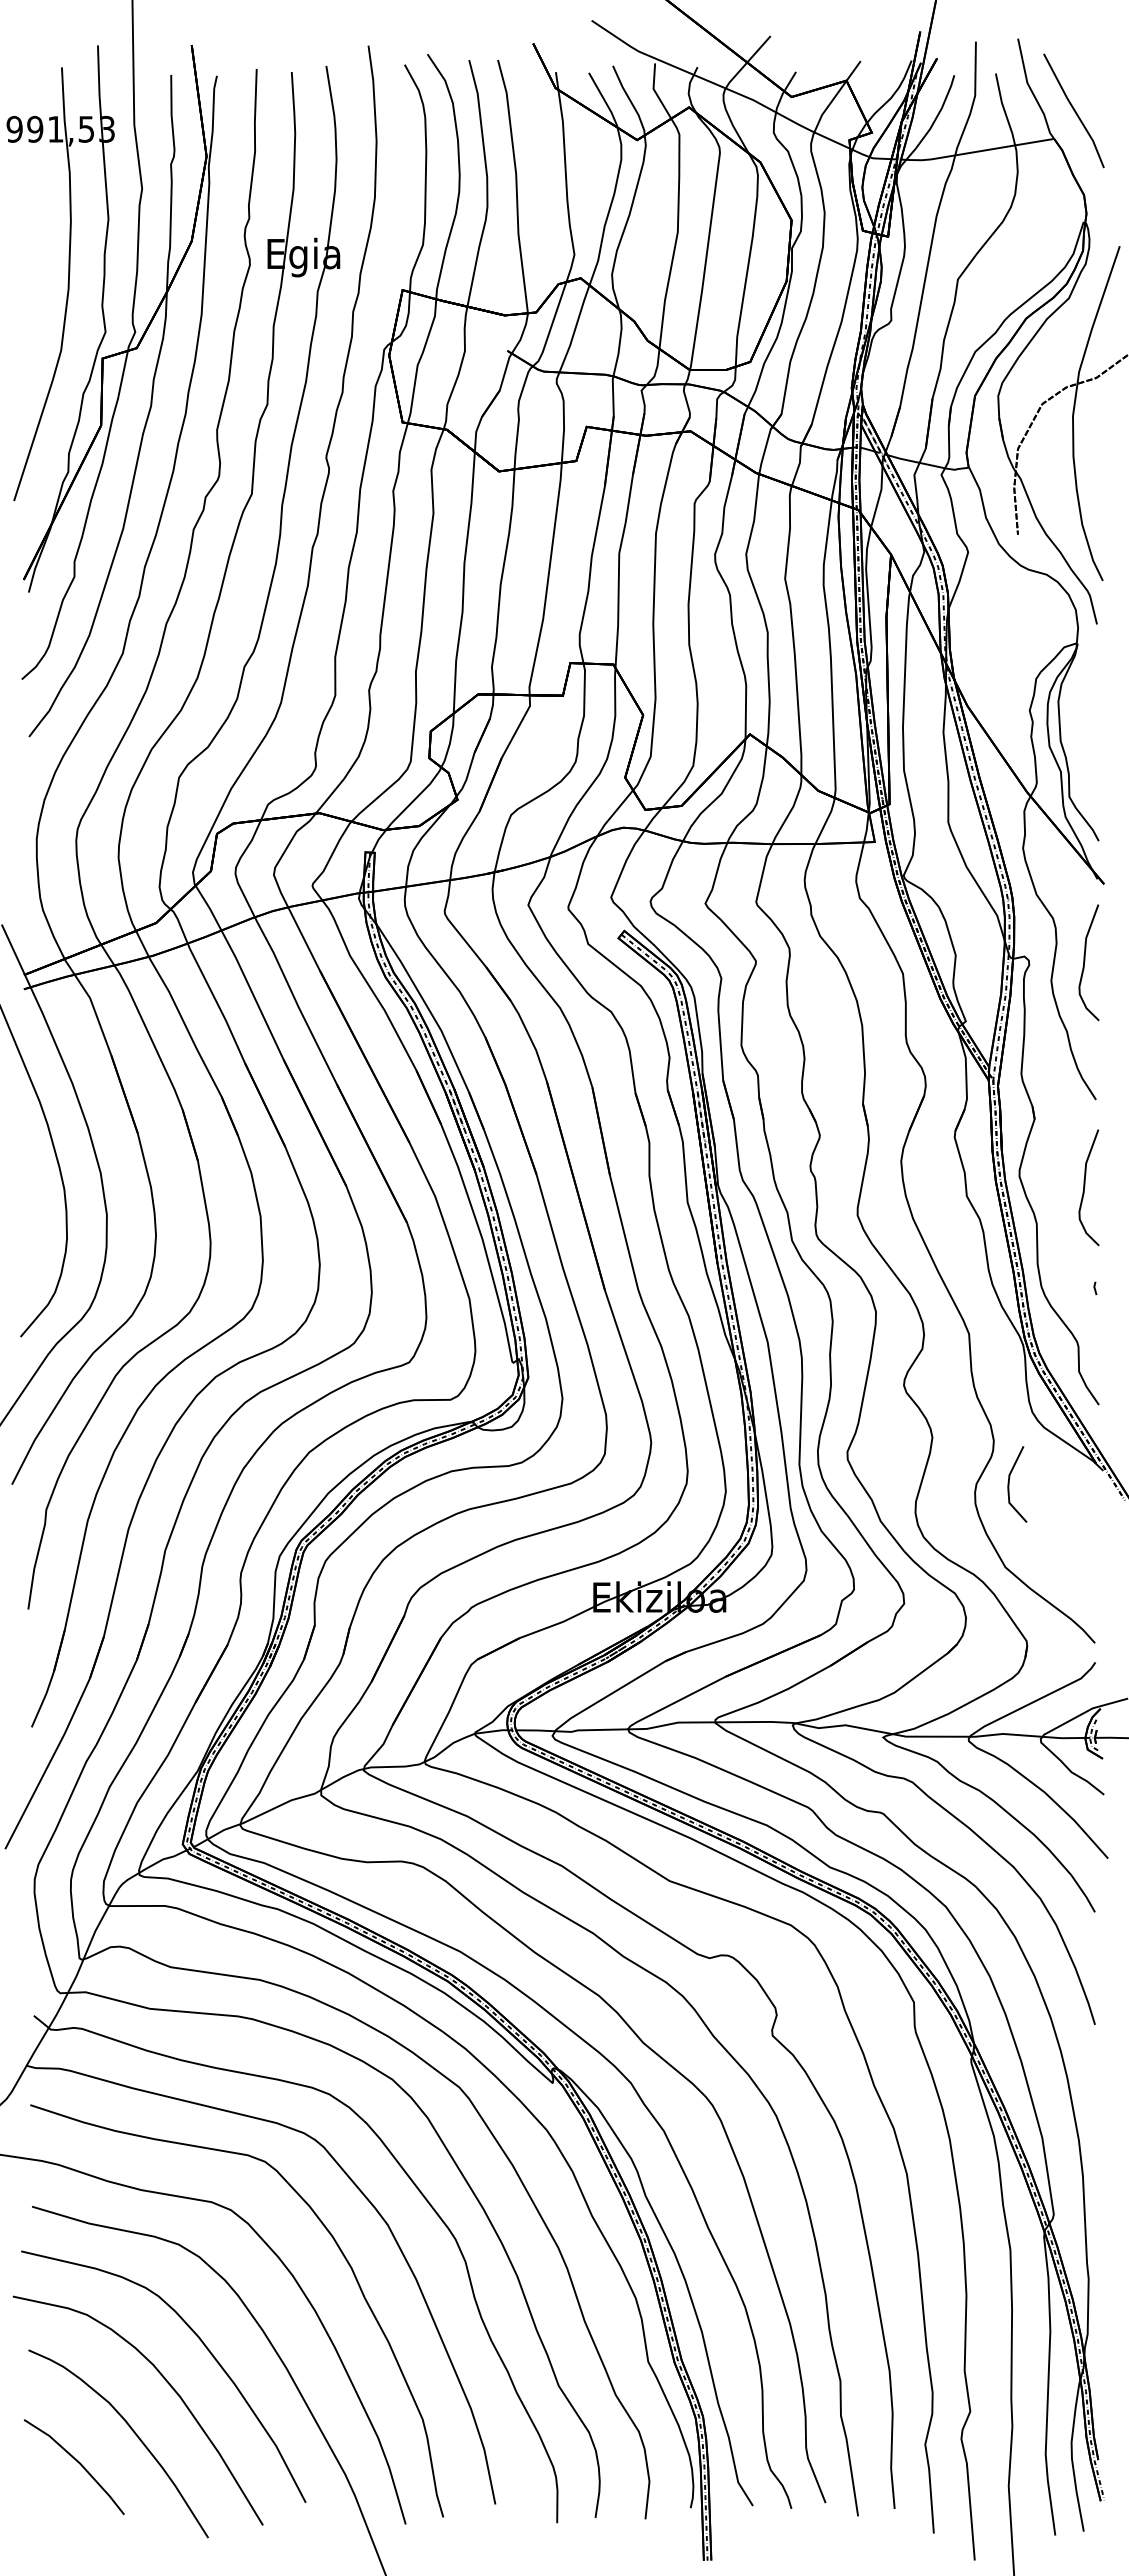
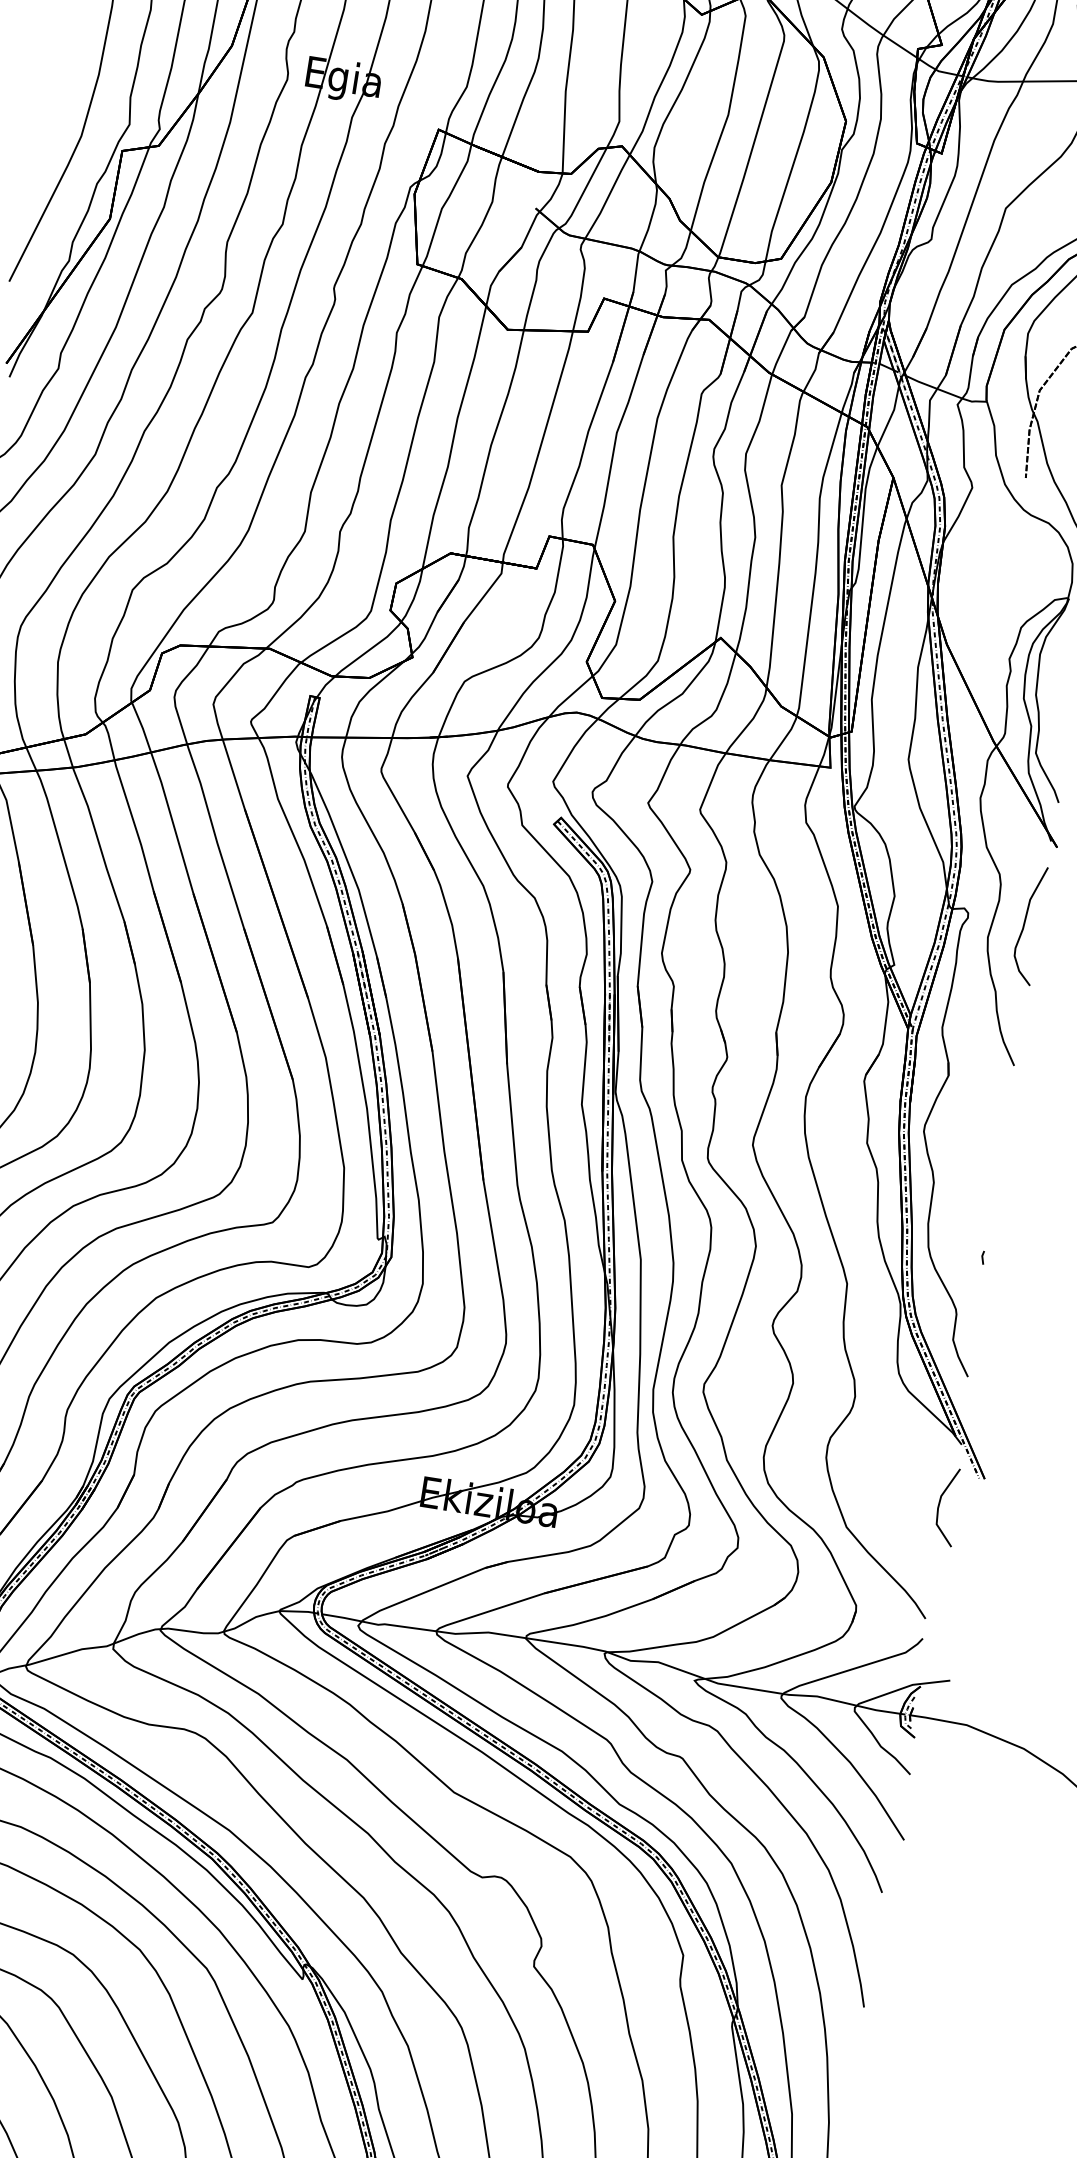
curve: (1085, 1186) -> (989, 1152), removed
line: (1009, 1484) -> (939, 1505), moved

